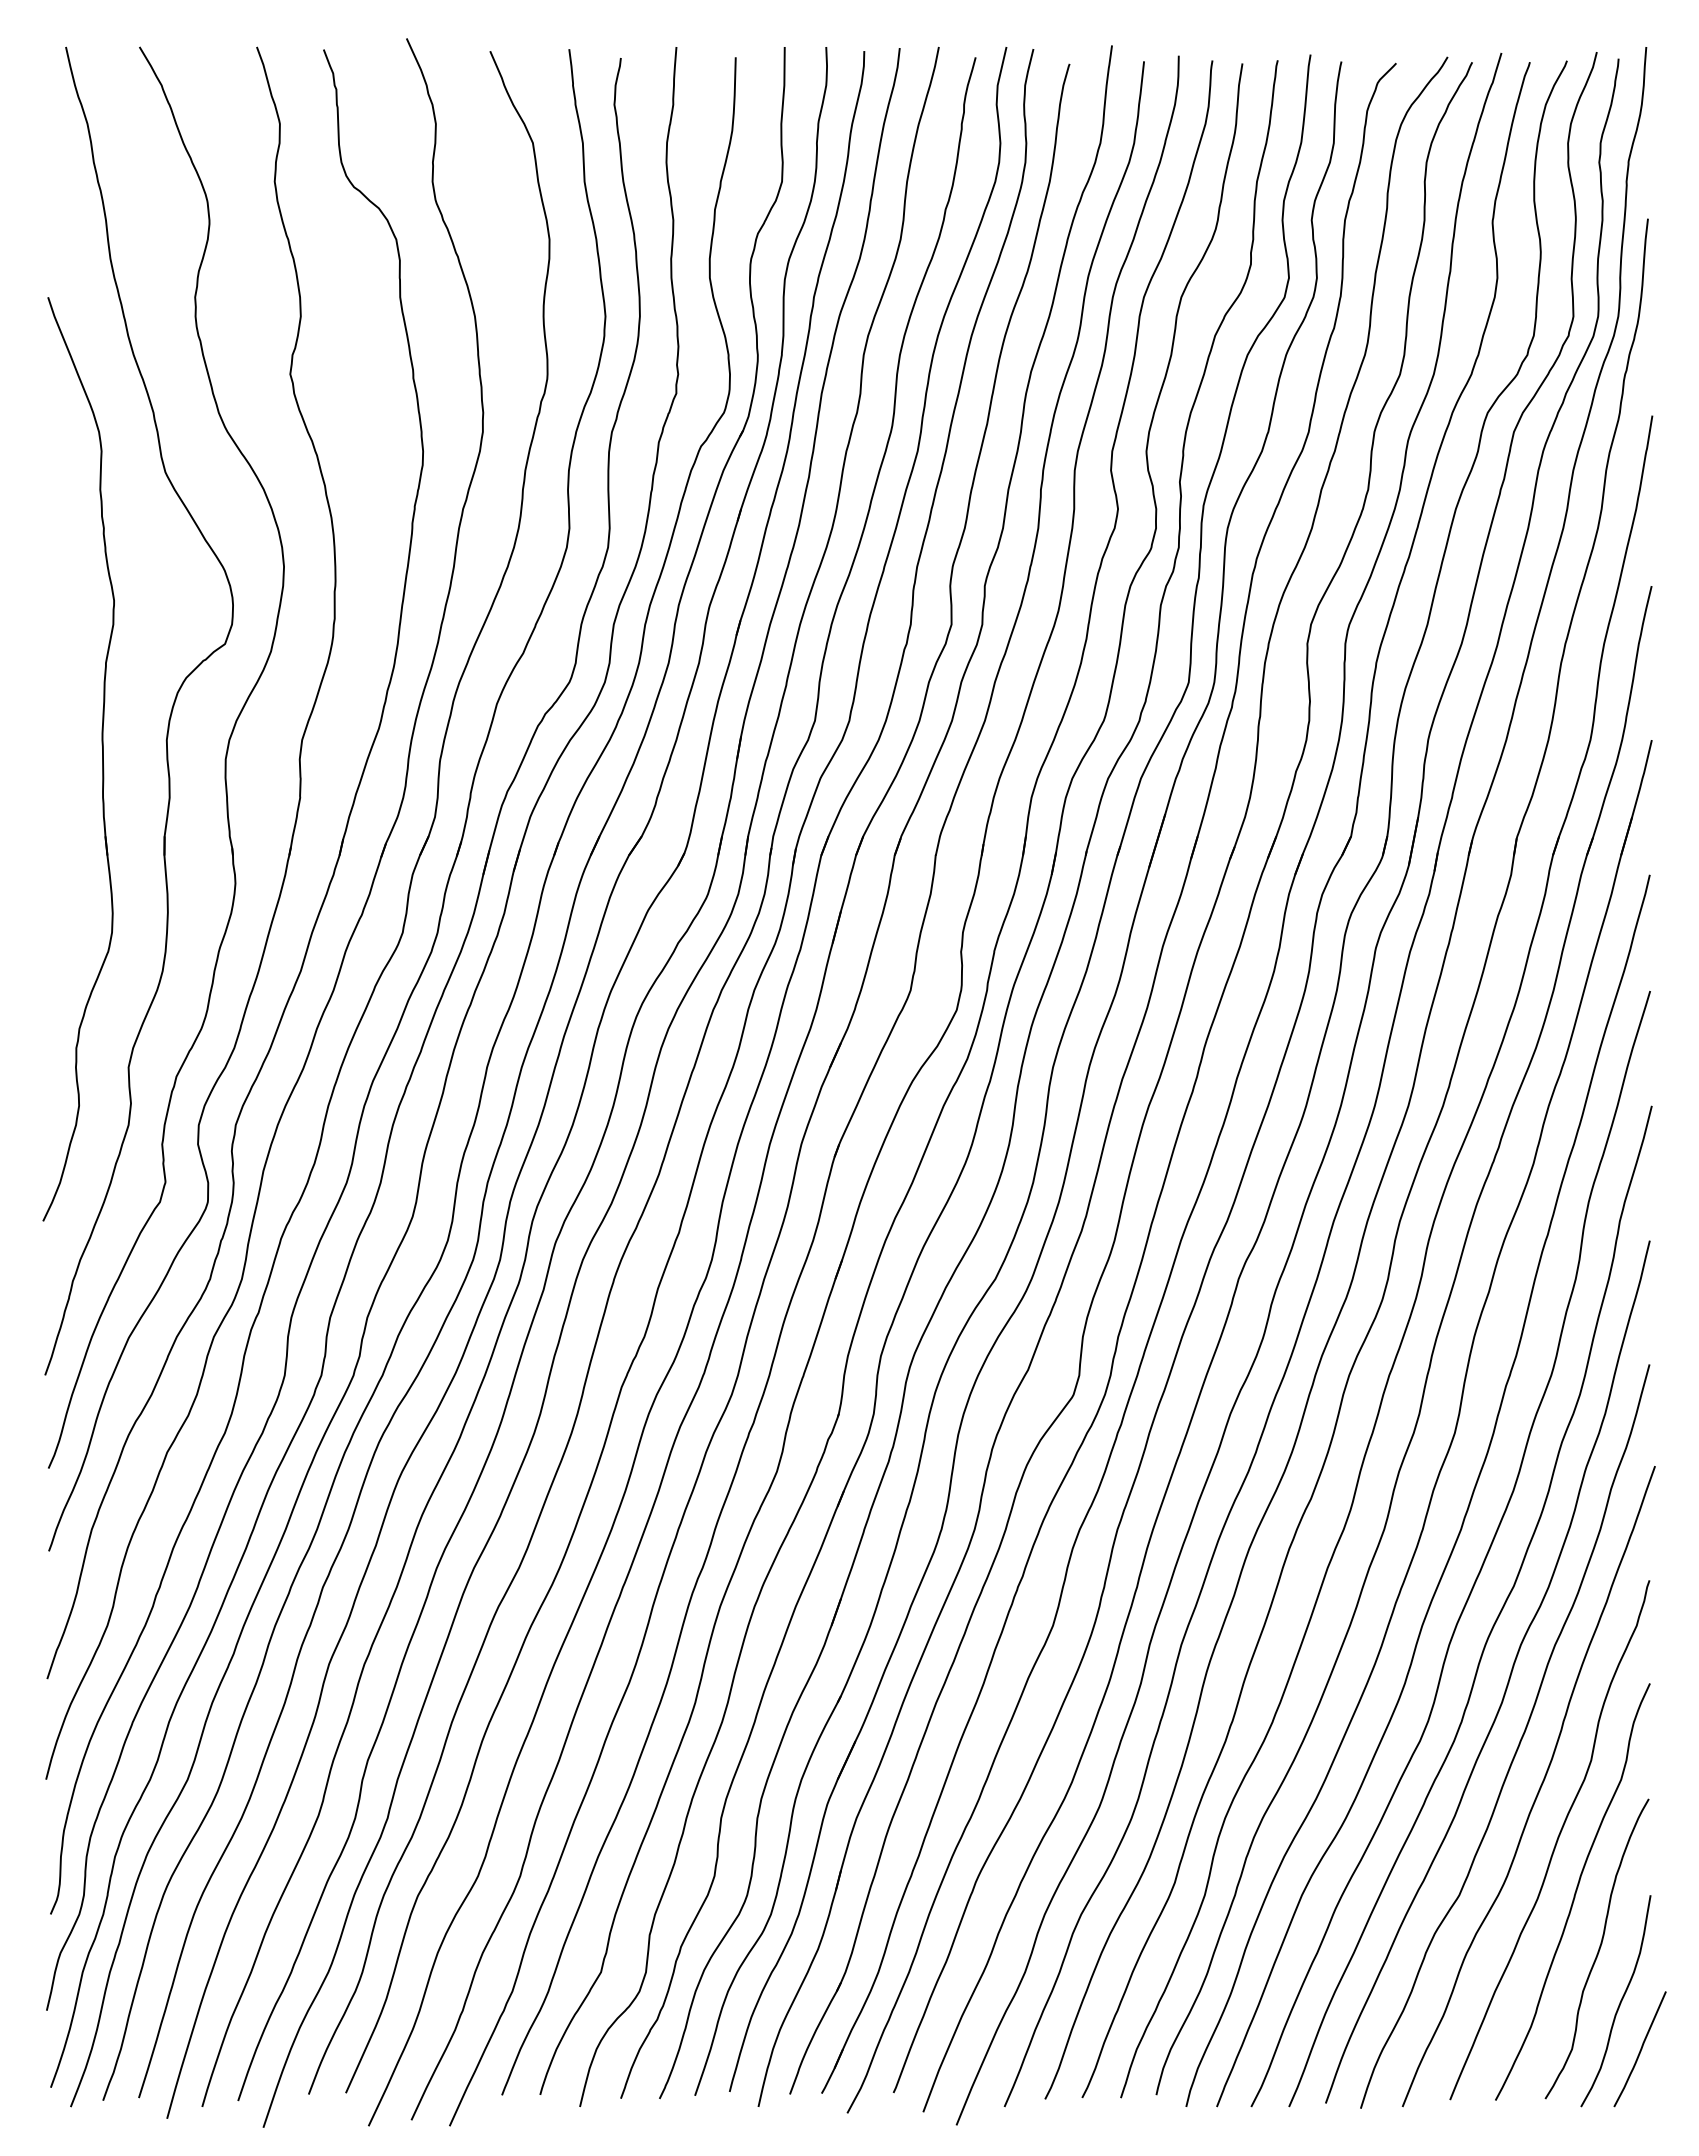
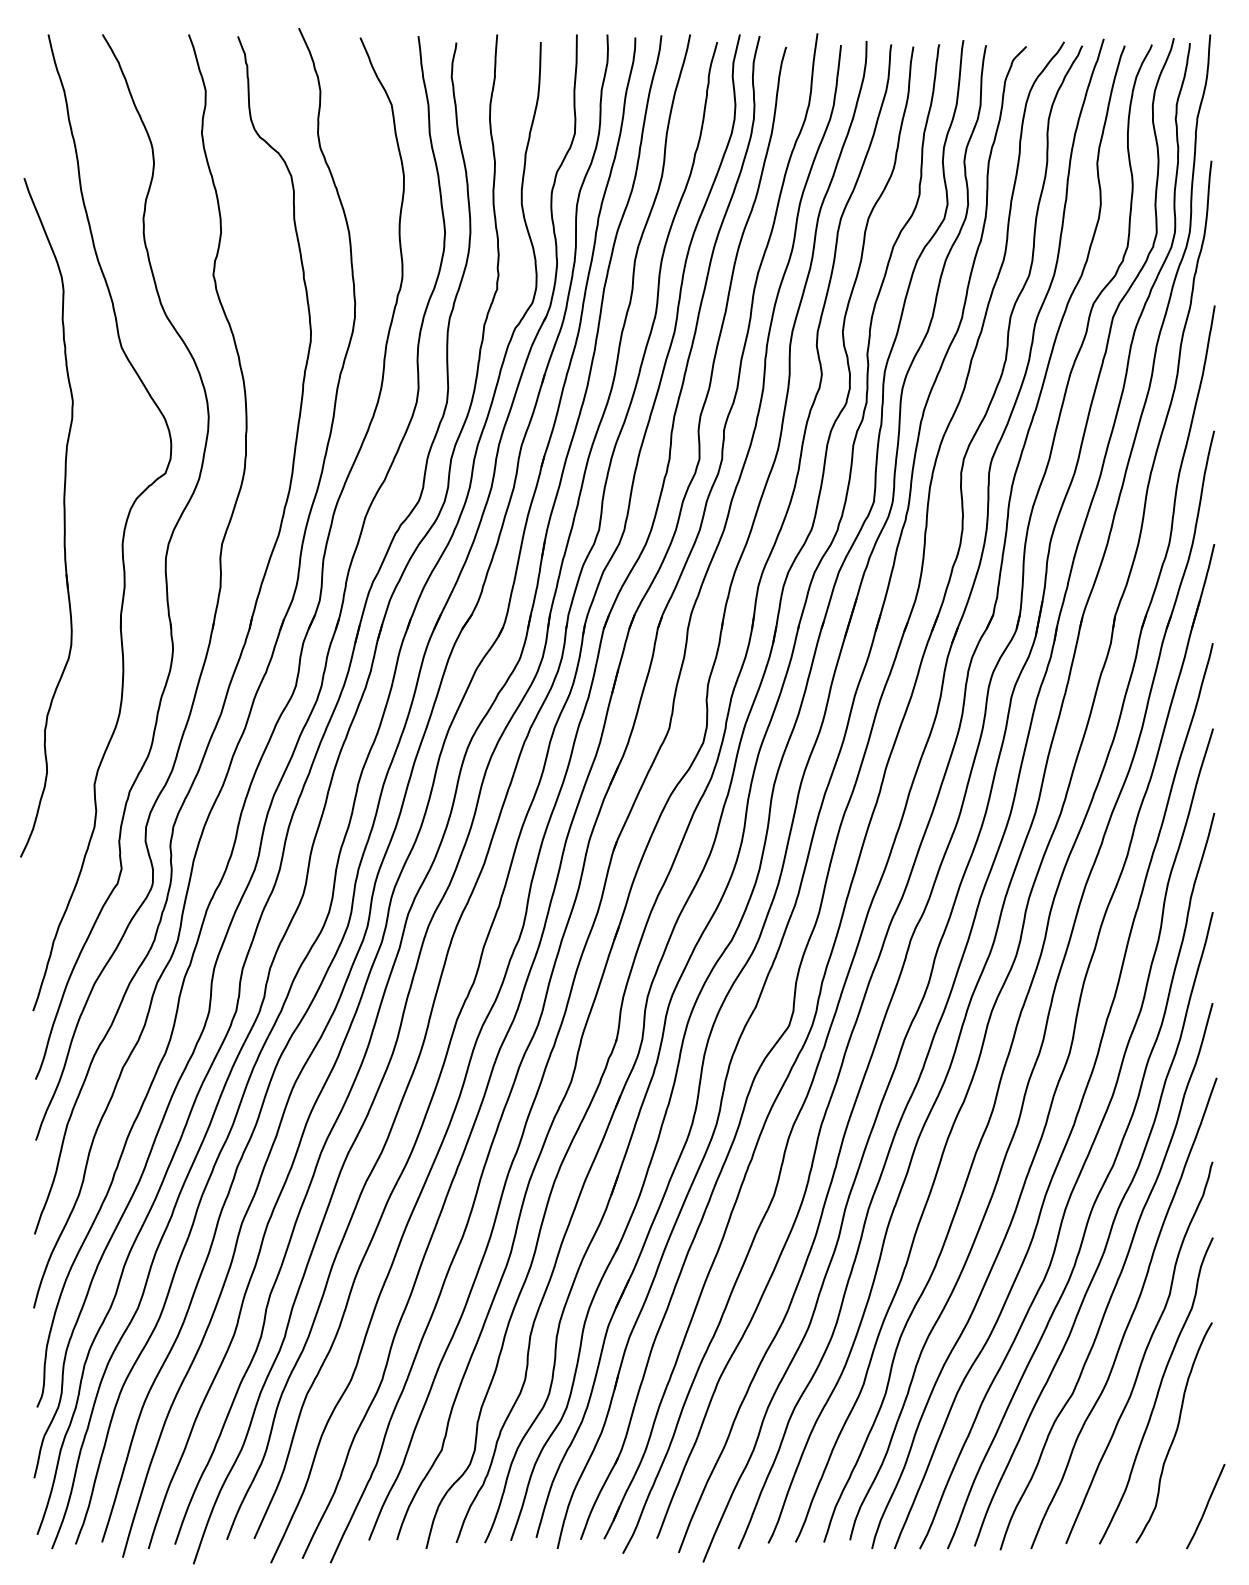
part: (102, 759) -> (64, 517), moved
curve: (1619, 2002) -> (1190, 1472), removed

